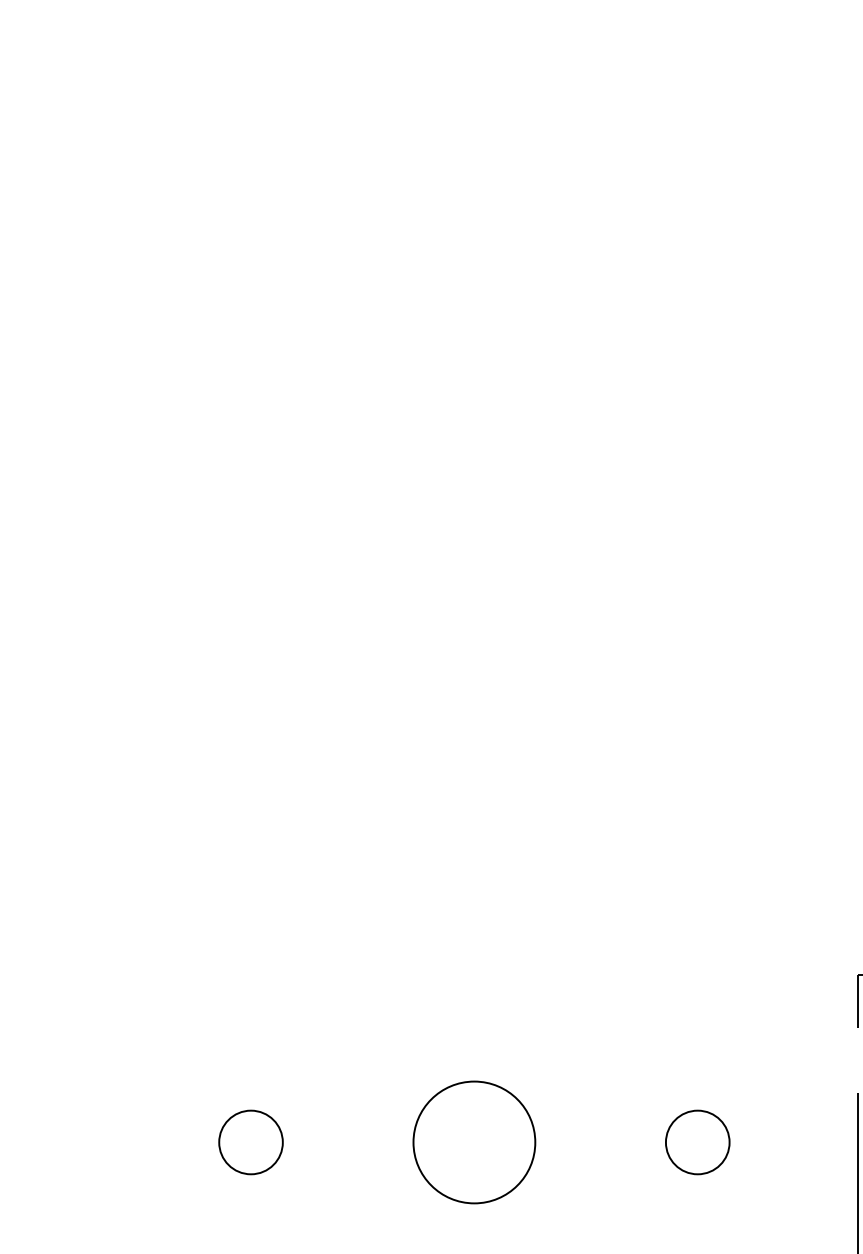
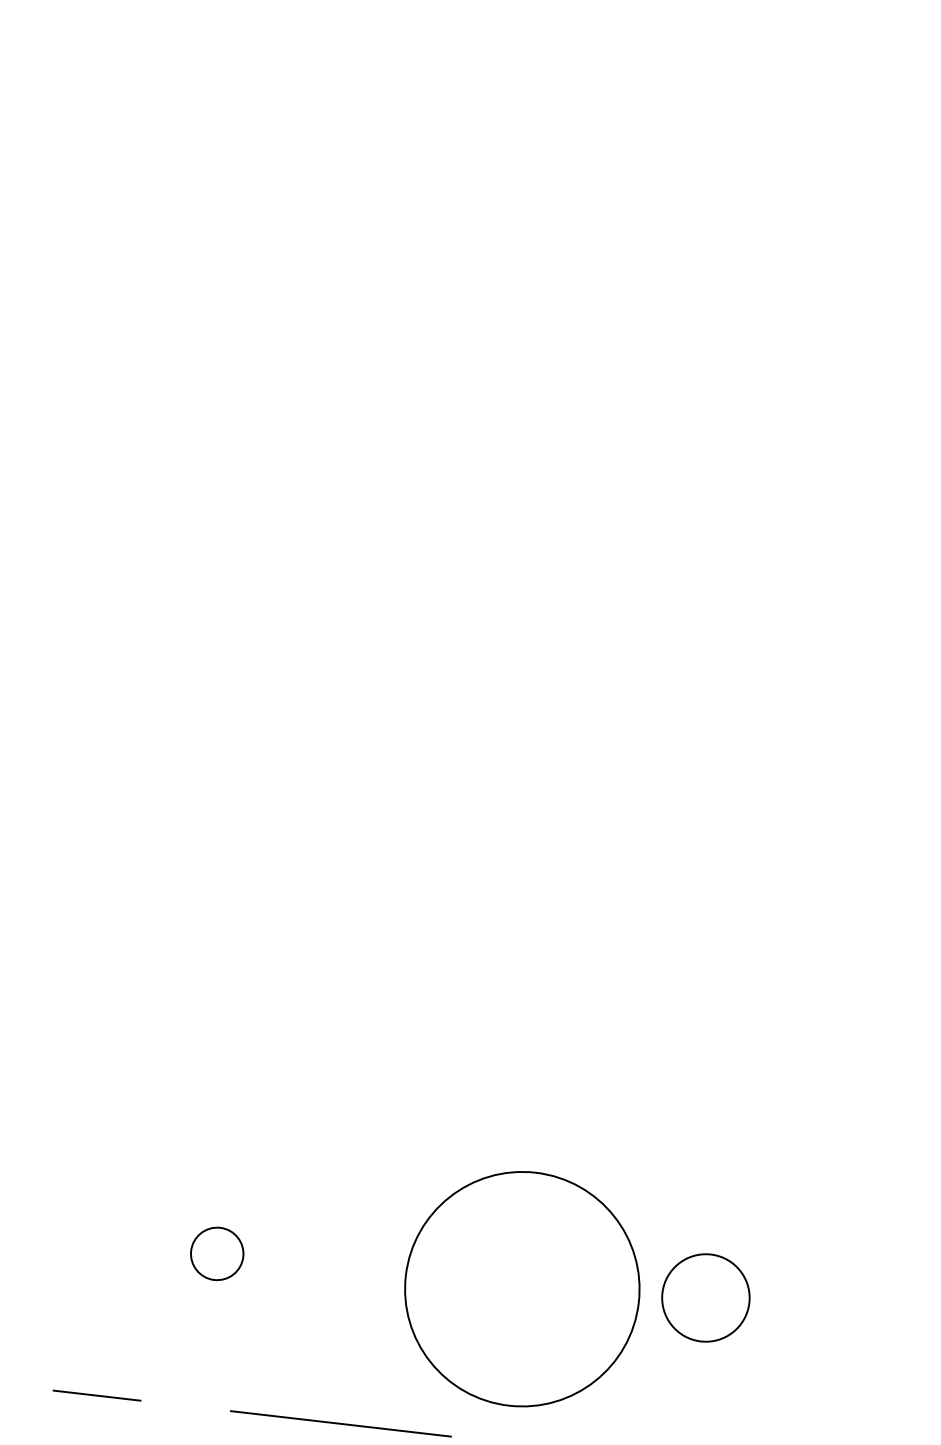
circle: (250, 1142) -> (216, 1253), size x0.6
circle: (474, 1142) -> (522, 1289), size x1.4
circle: (697, 1142) -> (705, 1297), moved

